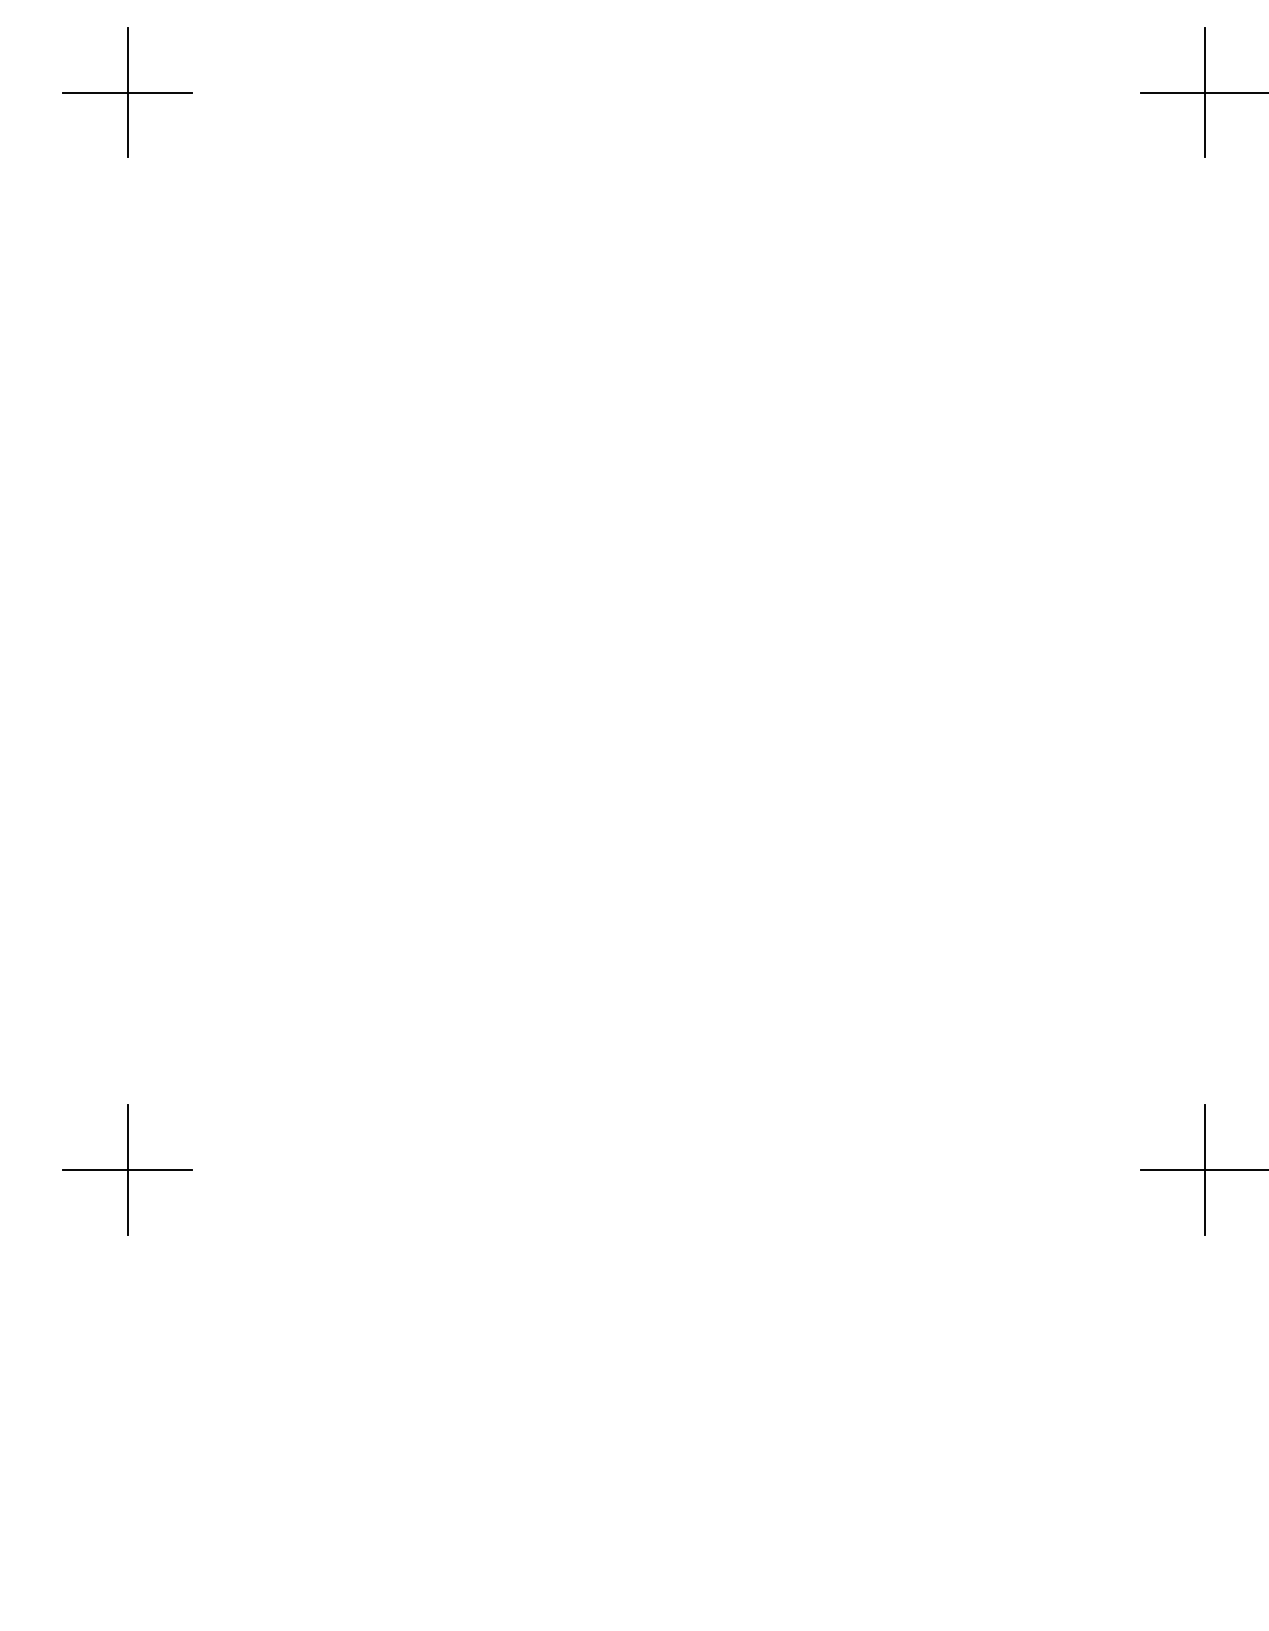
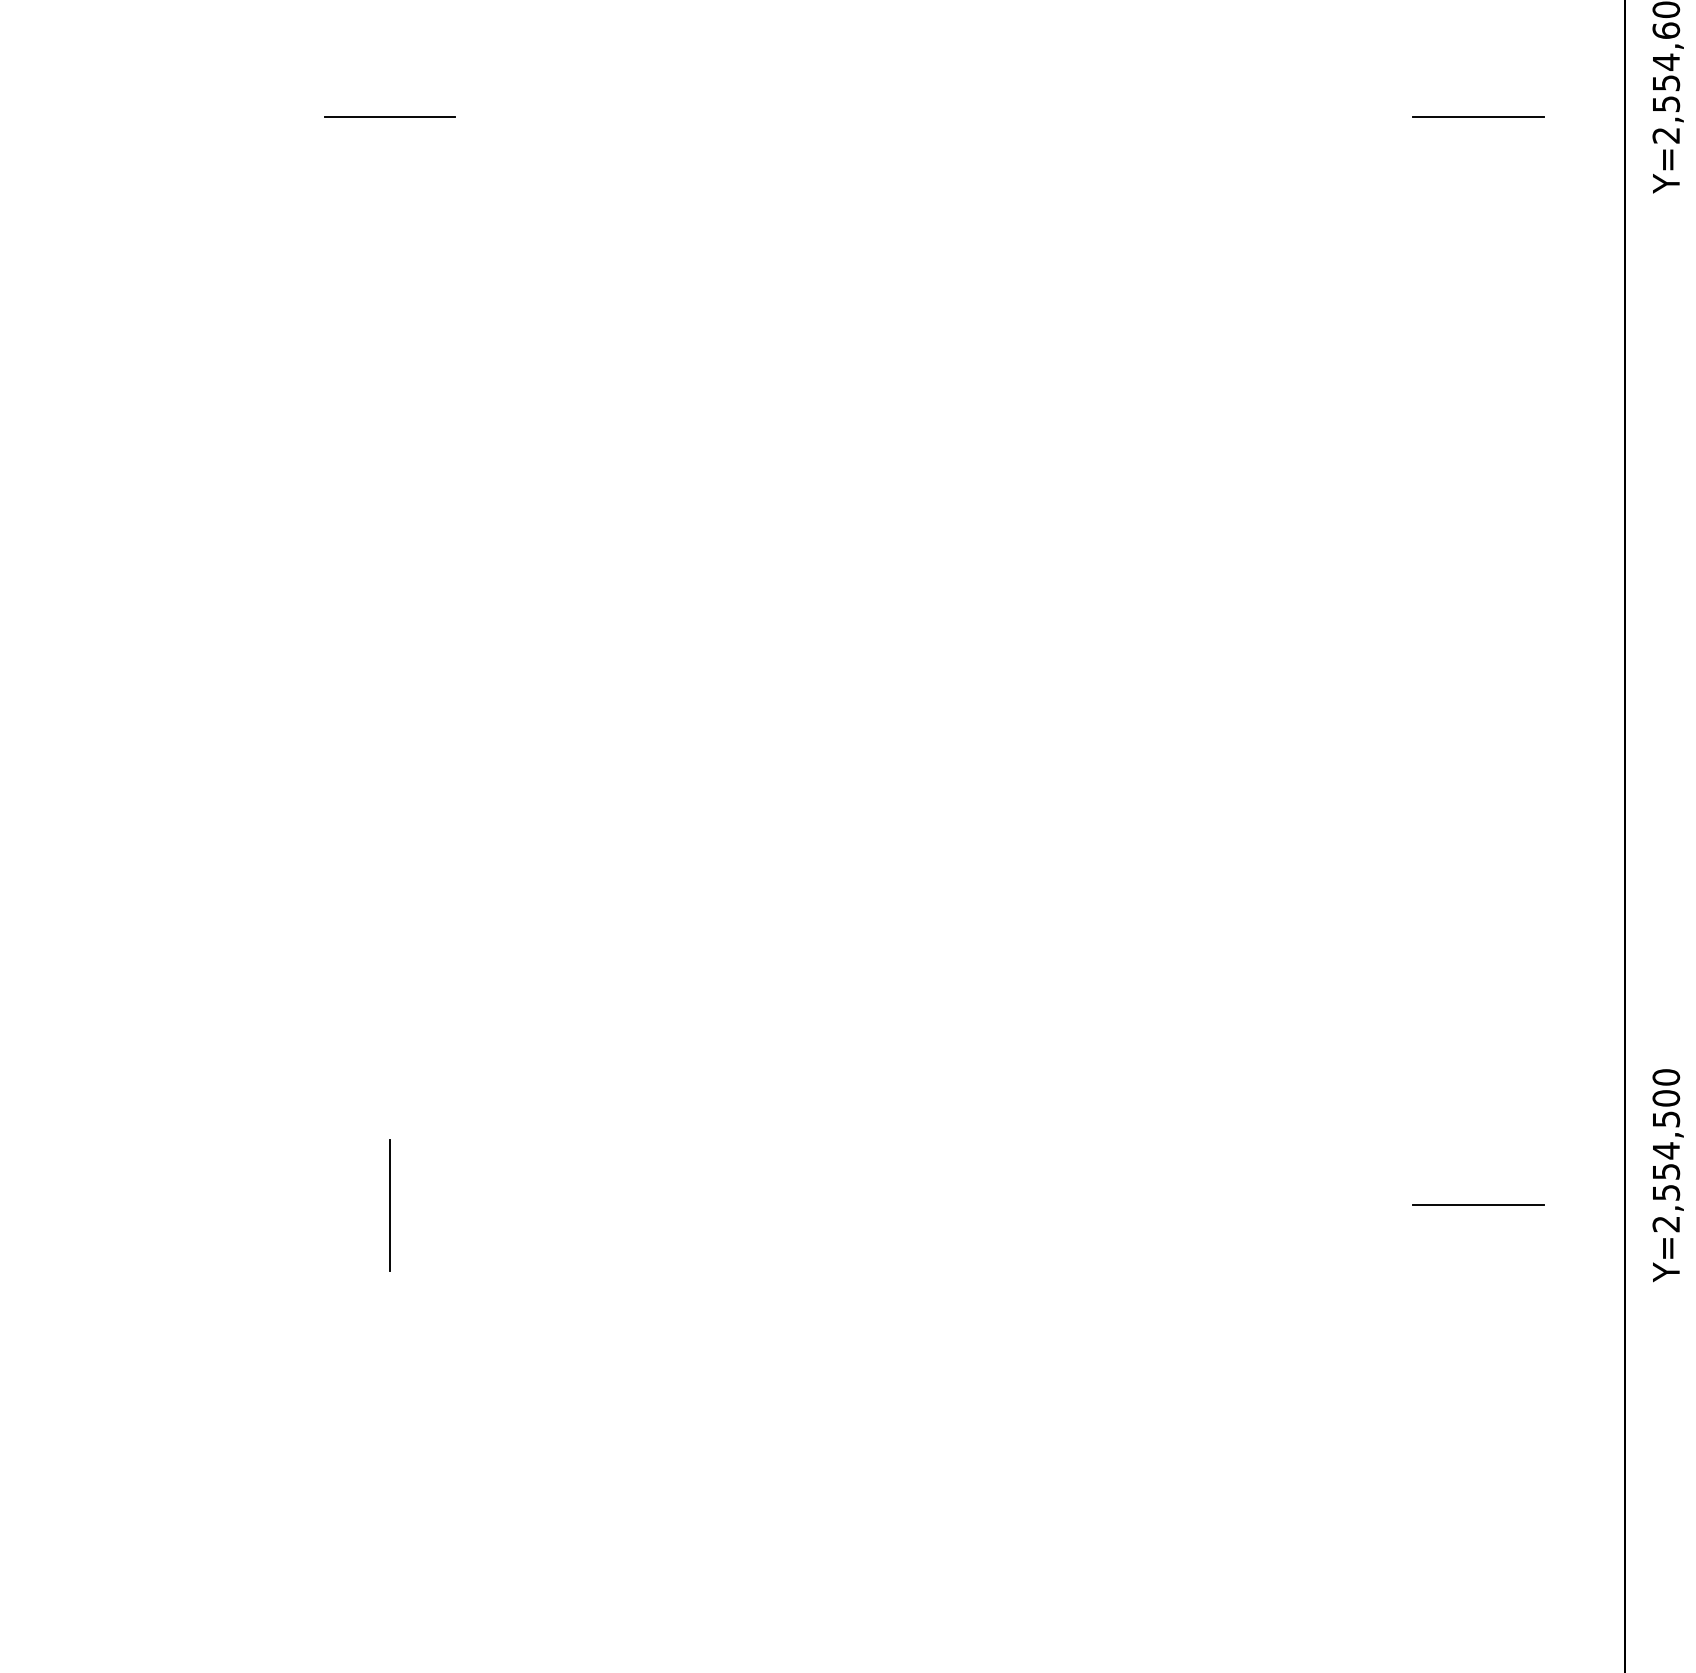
line: (127, 92) -> (389, 116), removed
line: (1205, 92) -> (1478, 116), removed
line: (127, 1170) -> (389, 1205), removed
line: (1205, 1170) -> (1478, 1205), removed

